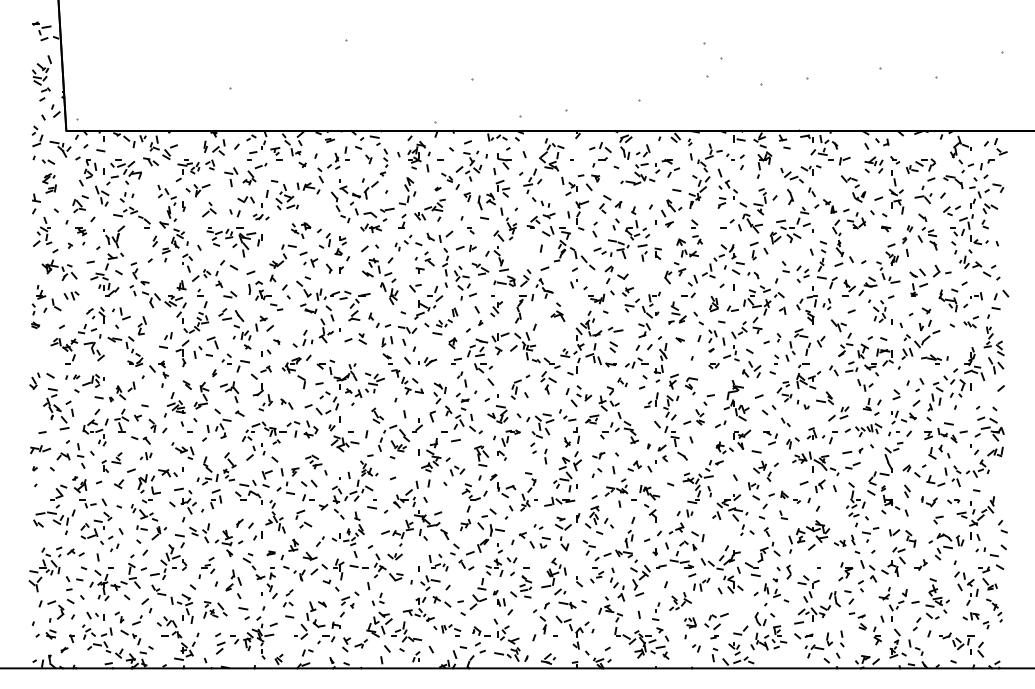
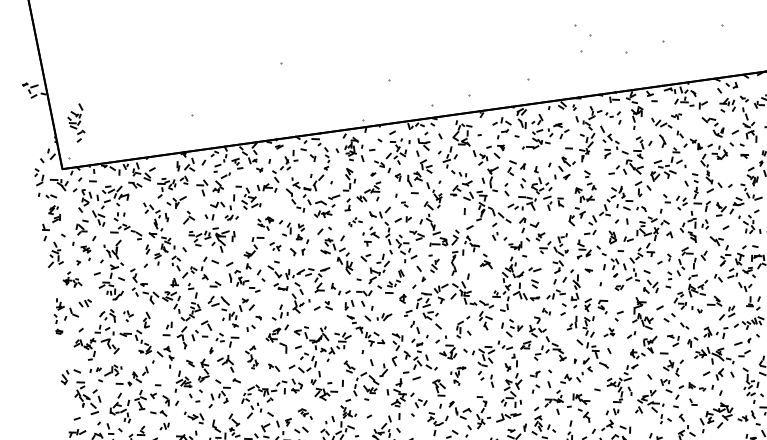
part: (41, 78) -> (76, 123), moved
part: (810, 170) -> (676, 116), size x0.6
part: (408, 242) -> (355, 221), size x0.6
part: (308, 259) -> (275, 246), size x0.7
part: (59, 264) -> (72, 279), size x0.6
part: (121, 317) -> (128, 315), size x0.6
part: (261, 388) -> (251, 357), size x0.6
part: (693, 417) -> (608, 332), size x0.6
part: (506, 444) -> (458, 375), size x0.7
part: (316, 464) -> (305, 413), size x0.7

